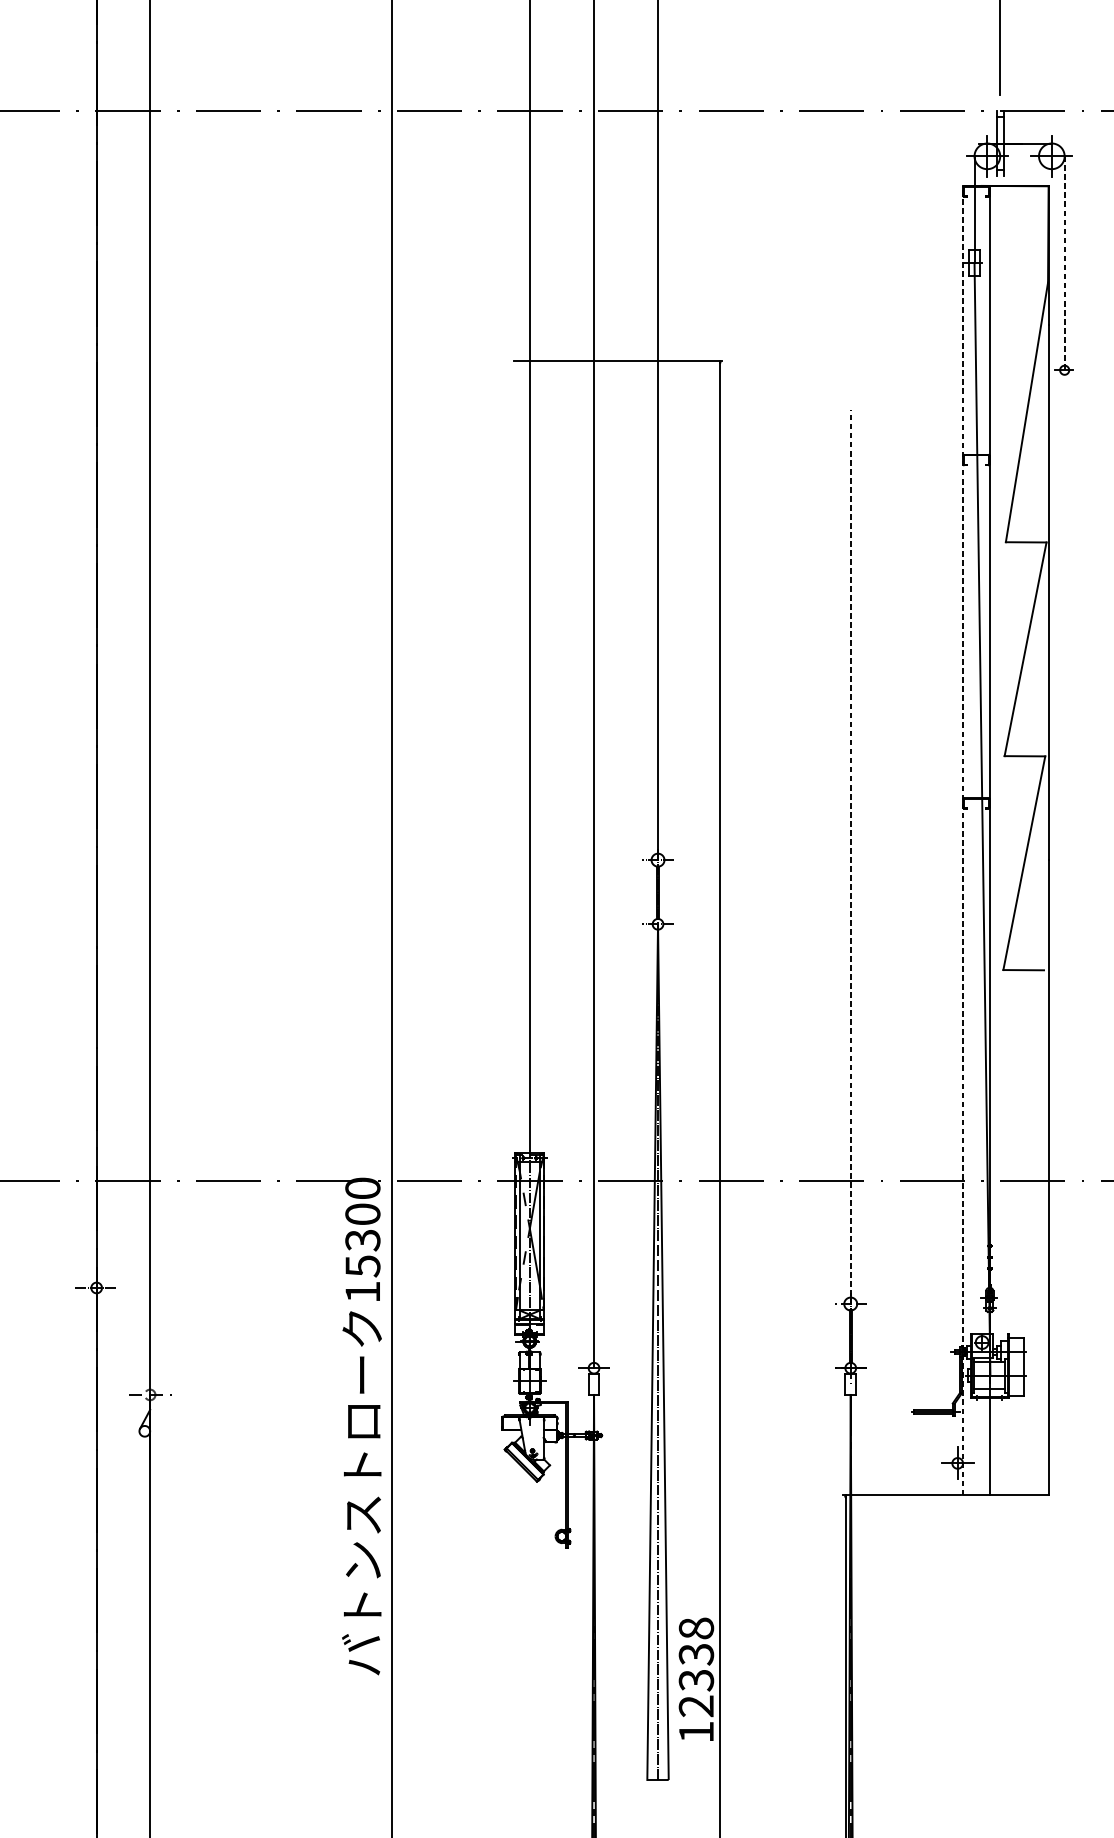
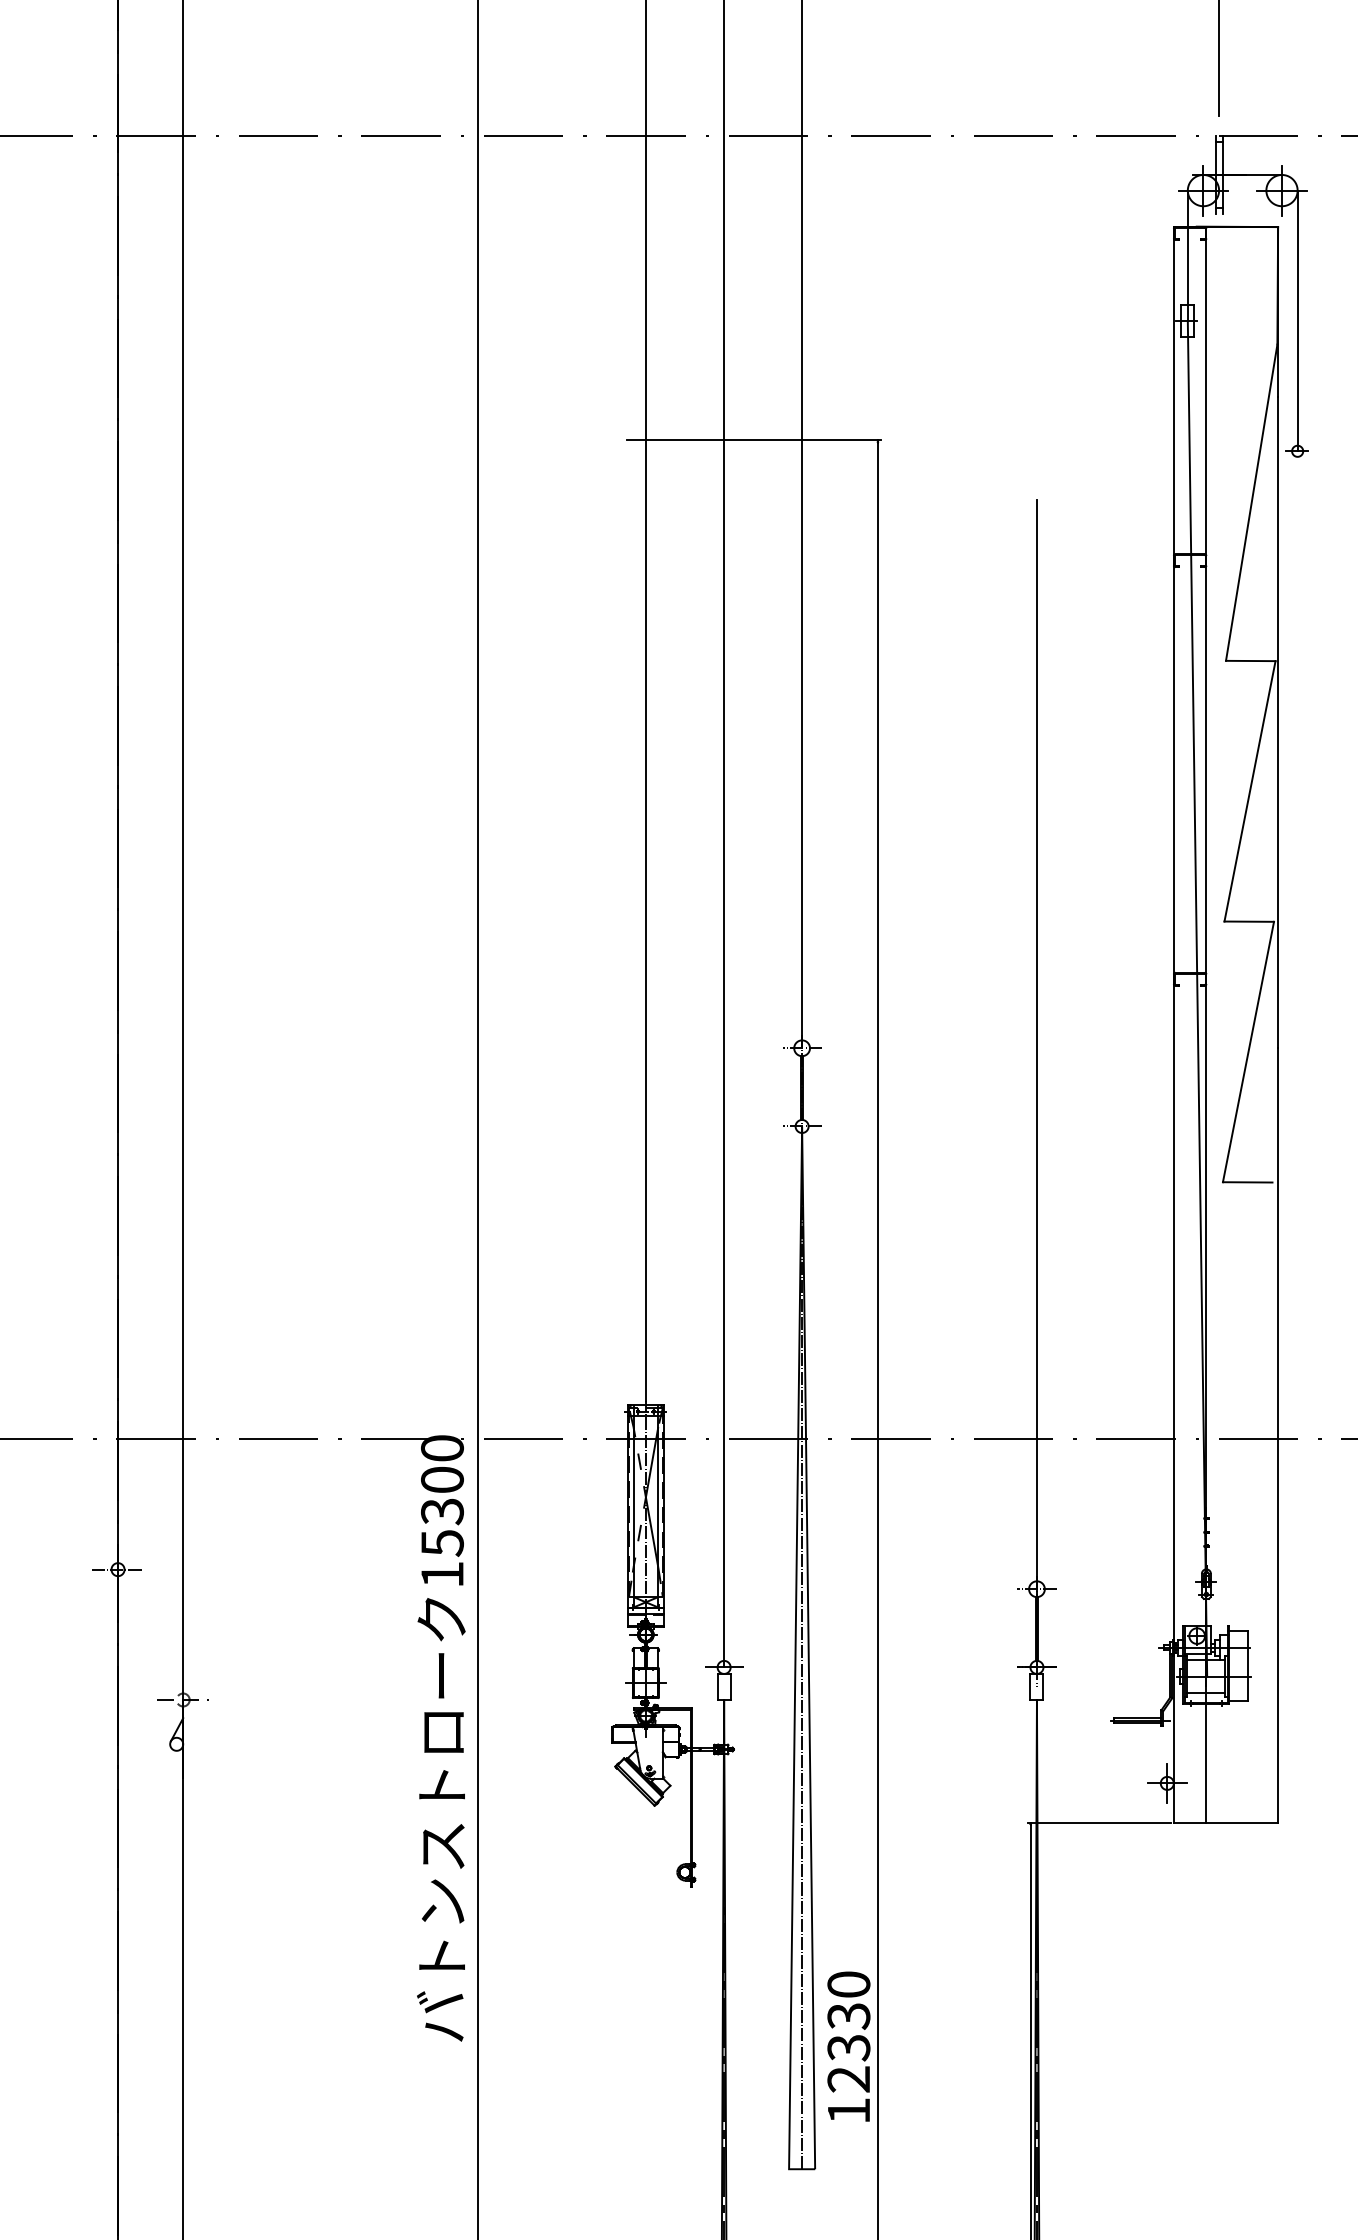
line: (1064, 263) -> (1297, 321), dashed -> solid
line: (962, 840) -> (1173, 1024), dashed -> solid
line: (850, 889) -> (1036, 1083), dashed -> solid
text: (696, 1628) -> (848, 1984), 12338 -> 12330

